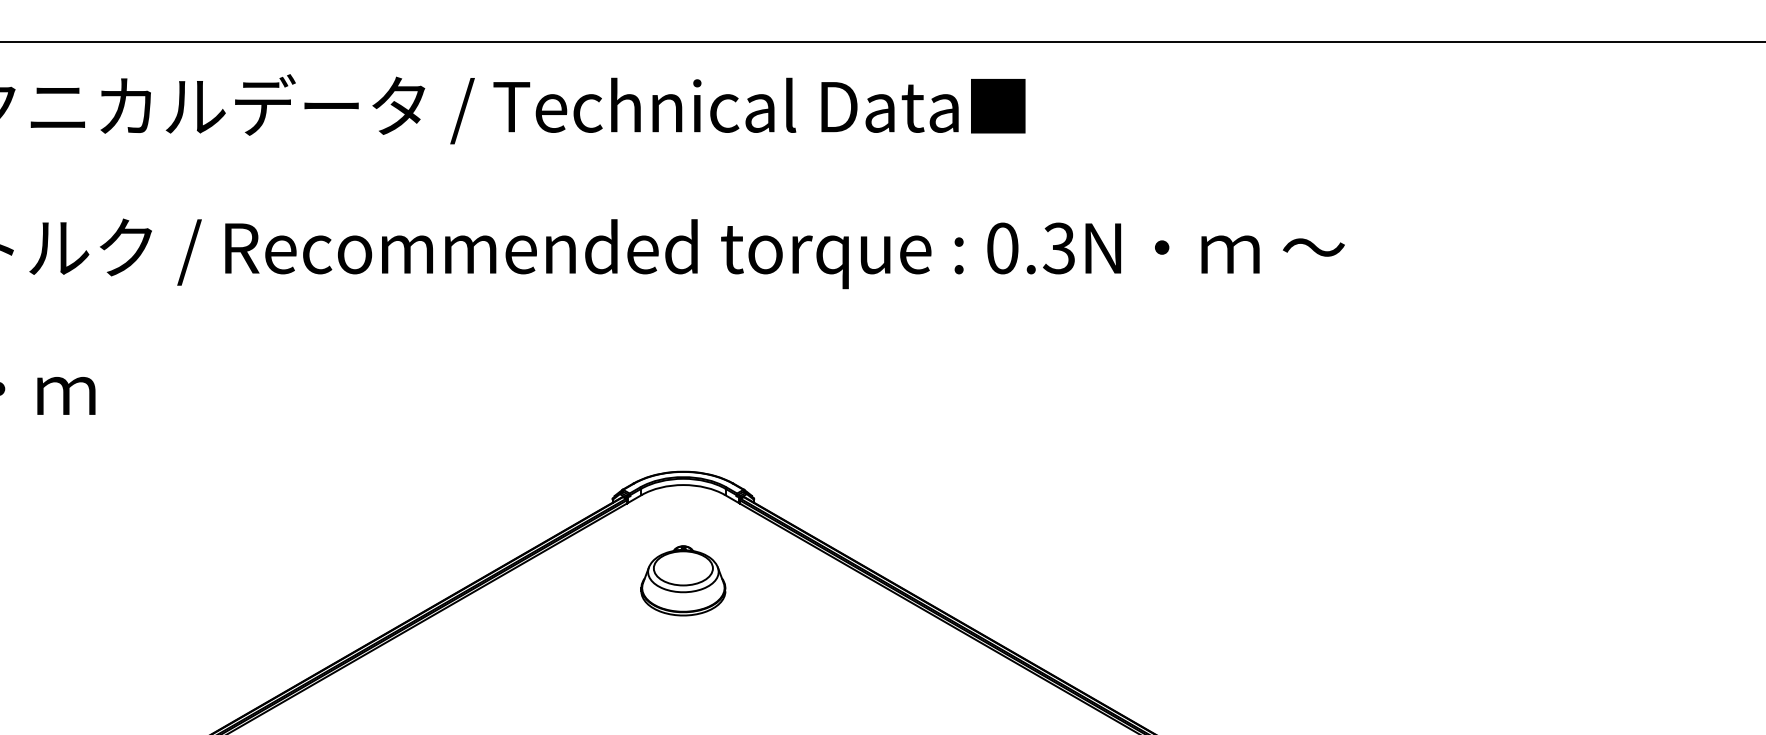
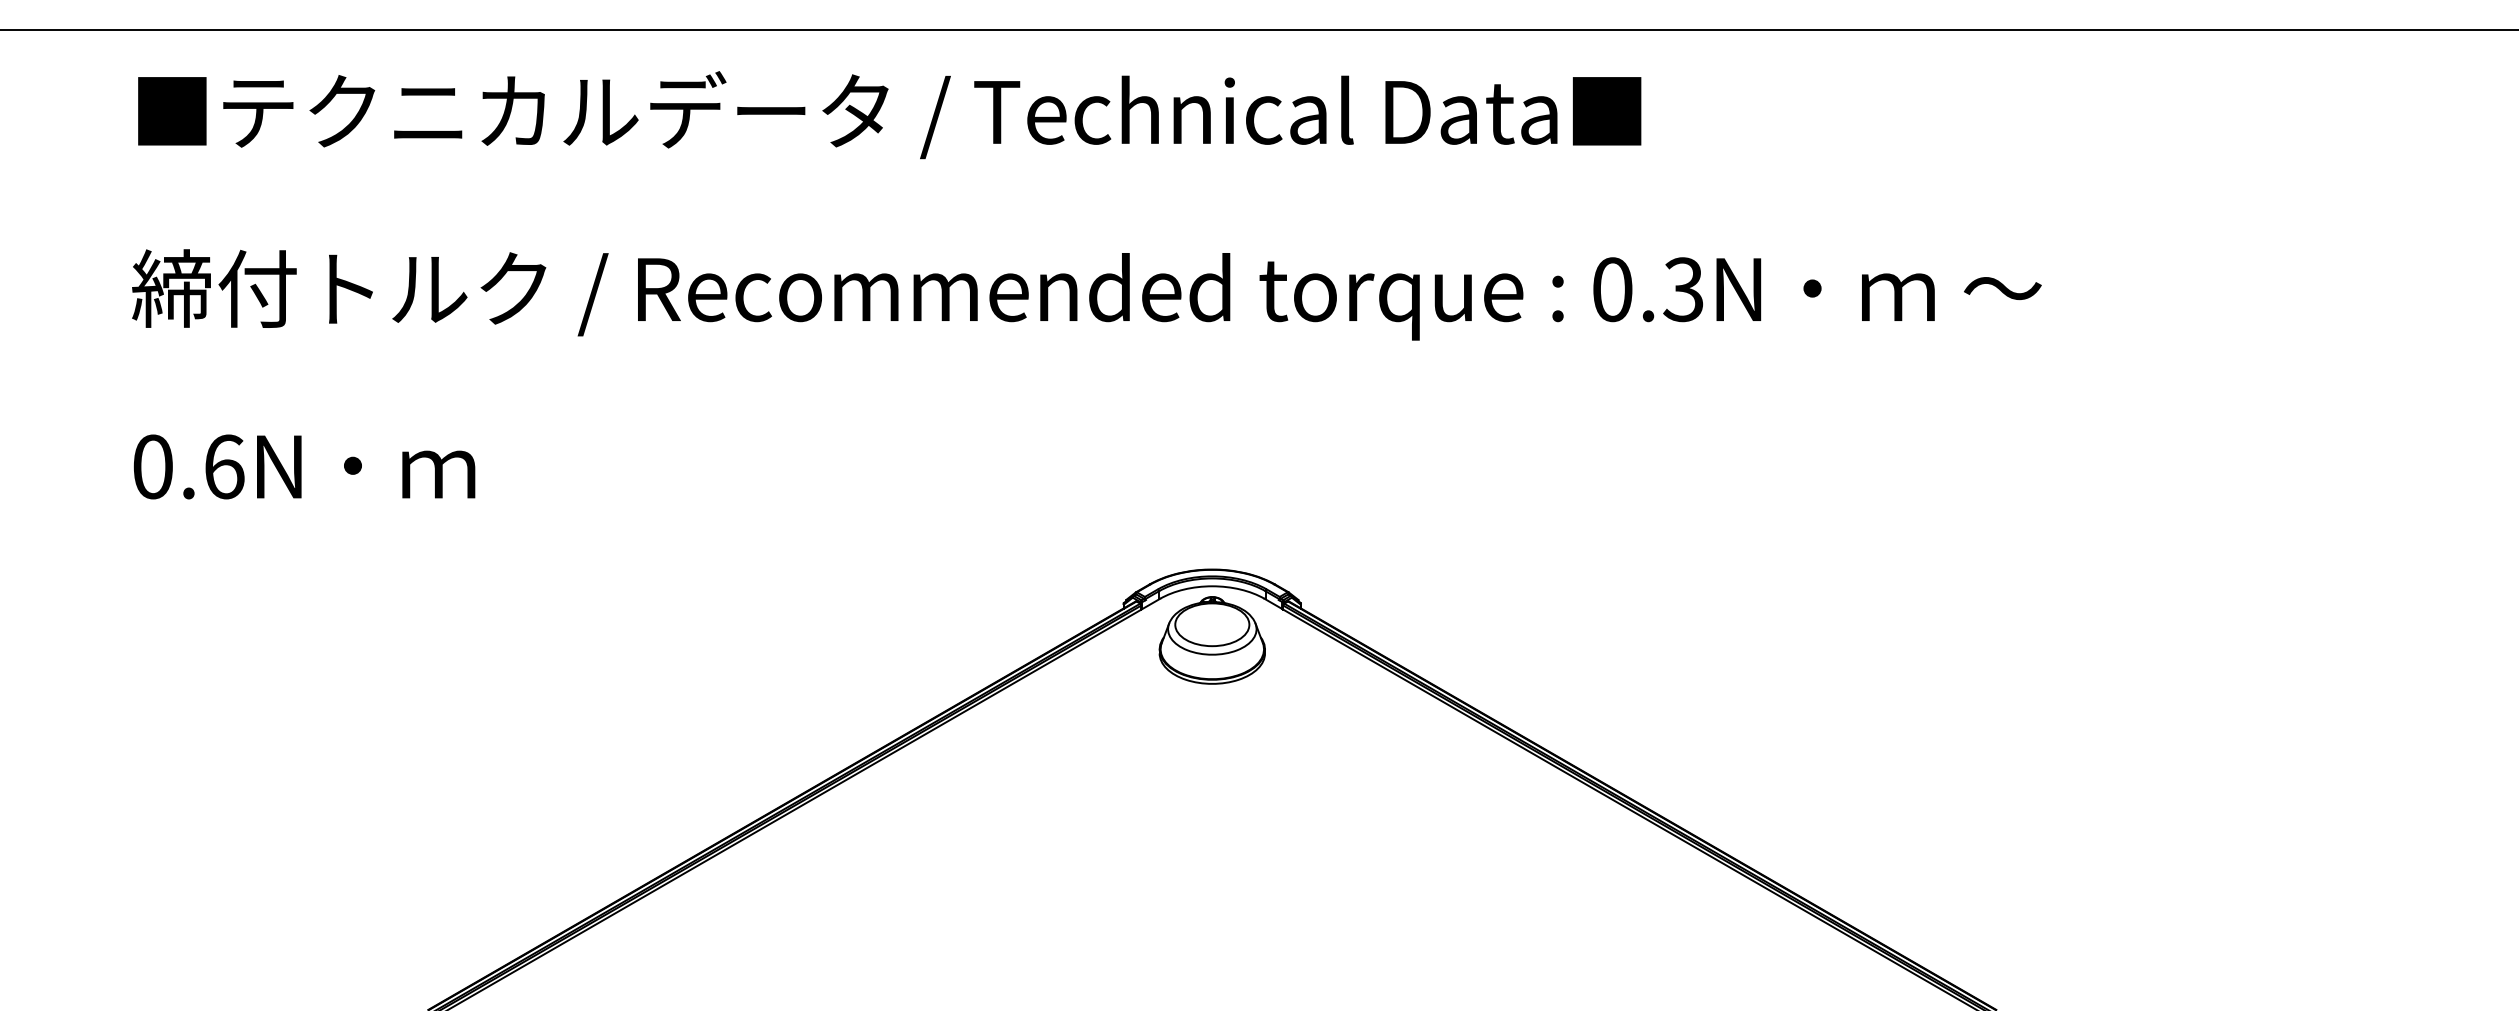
part: (682, 580) -> (1211, 640), moved

